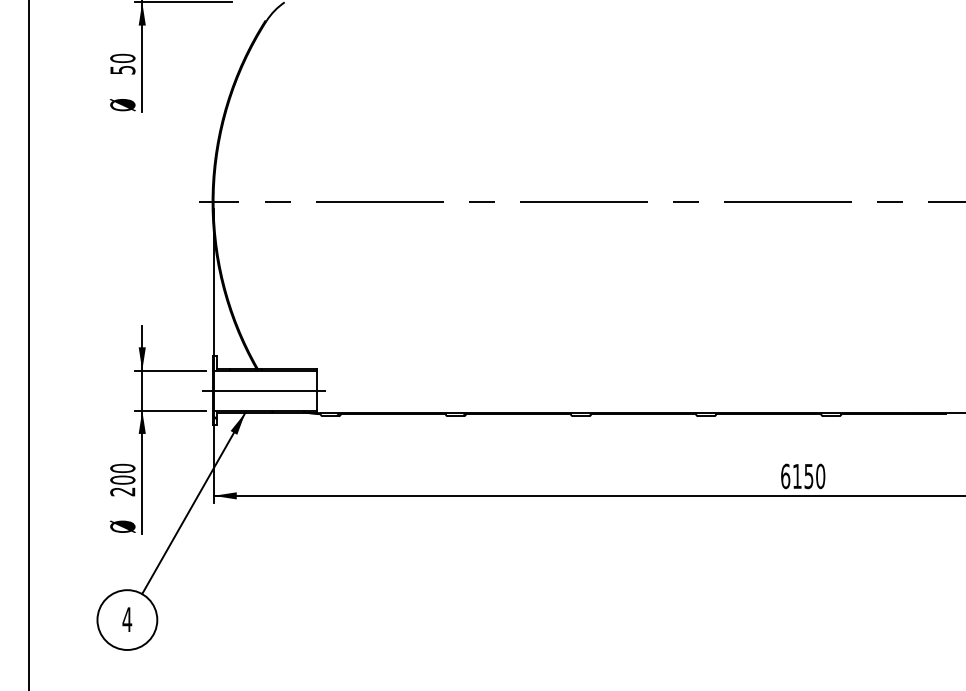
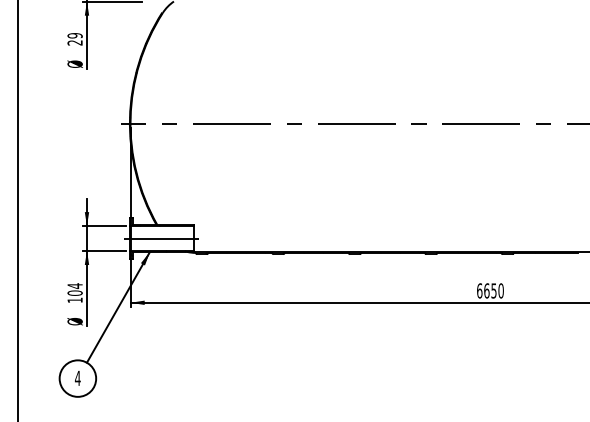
text: (121, 64) -> (74, 39), 50 -> 29
text: (796, 475) -> (486, 290), 6150 -> 6650
text: (121, 479) -> (74, 292), 200 -> 104

